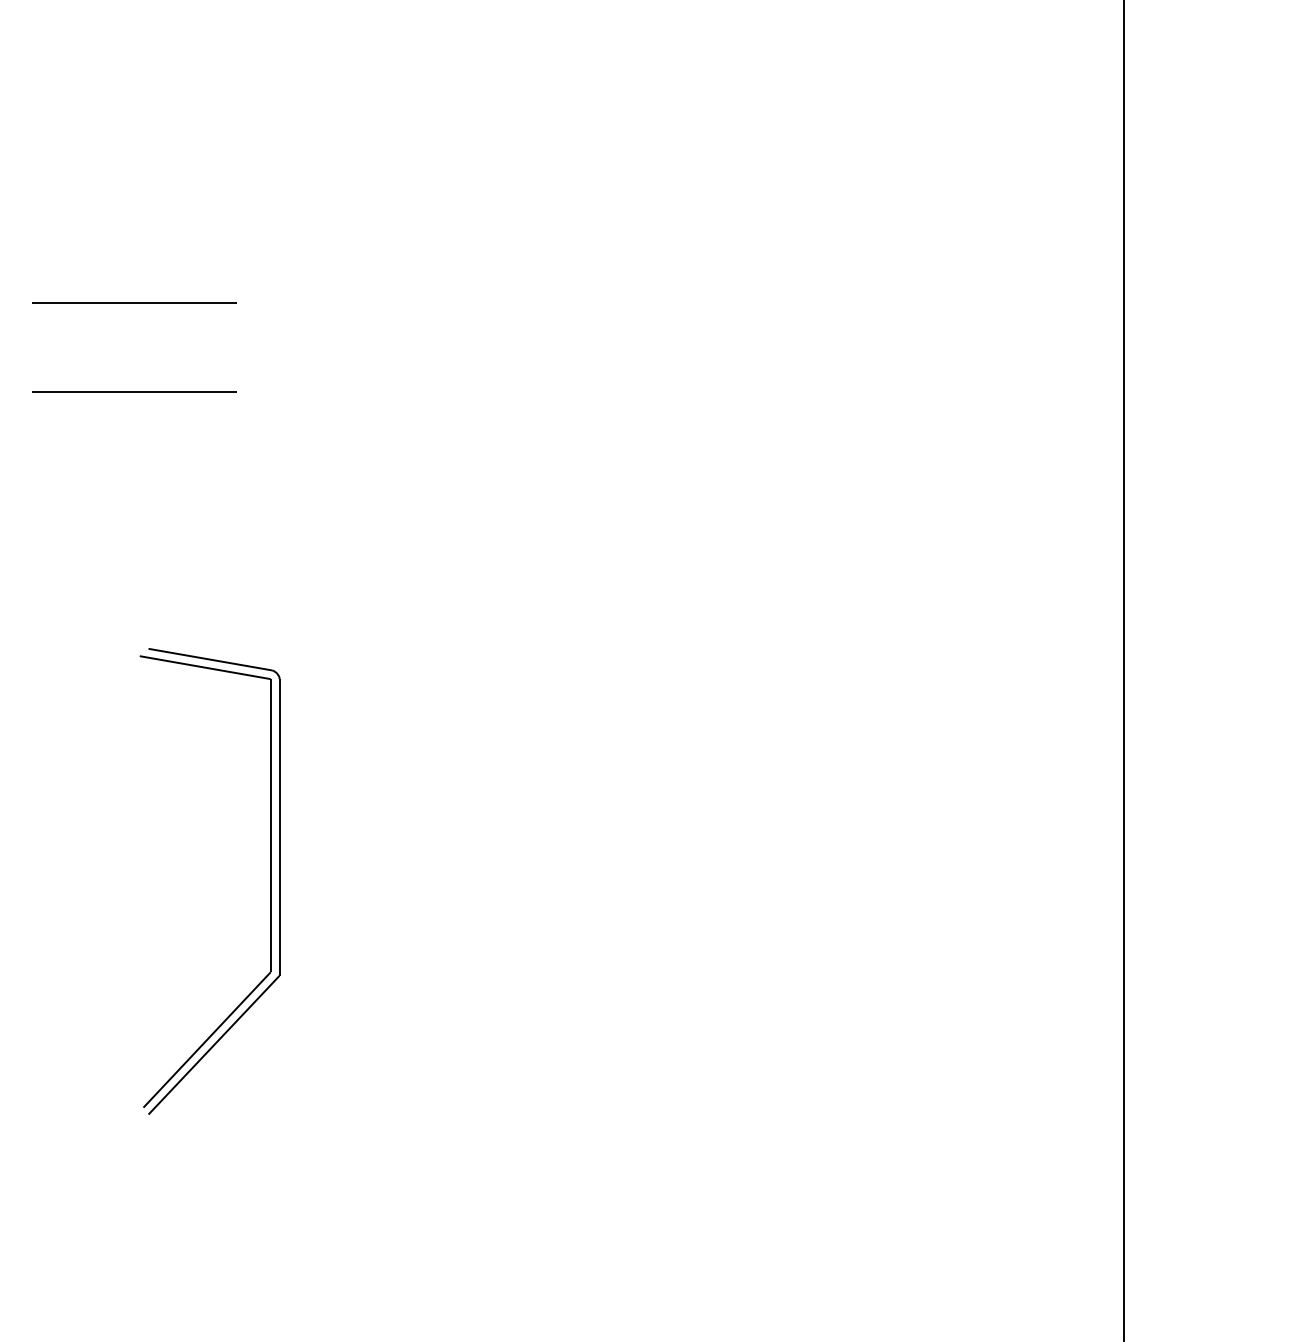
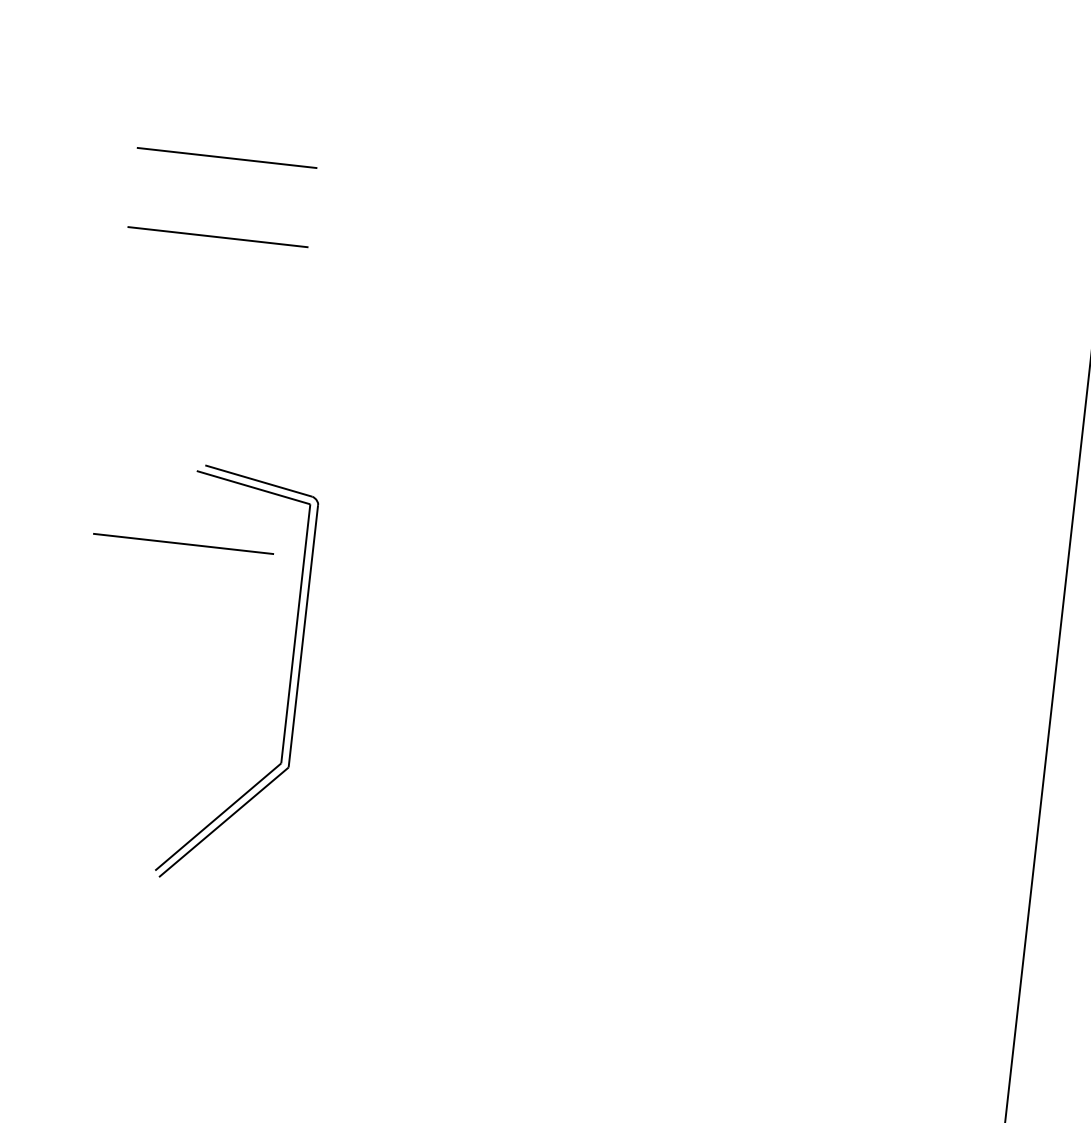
line: (134, 738) -> (183, 543), added

